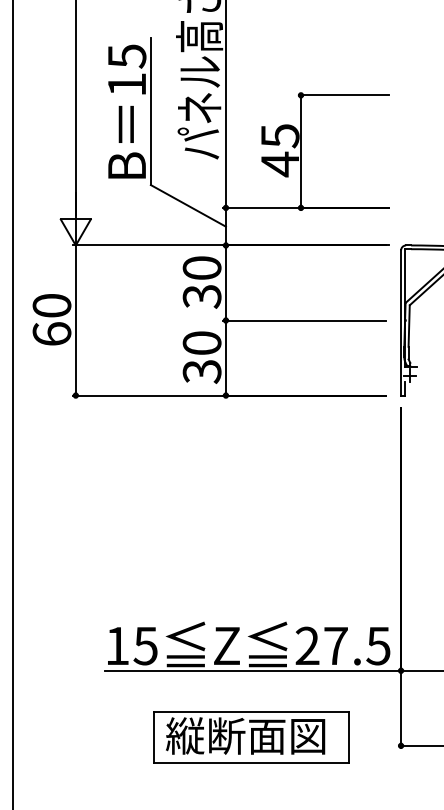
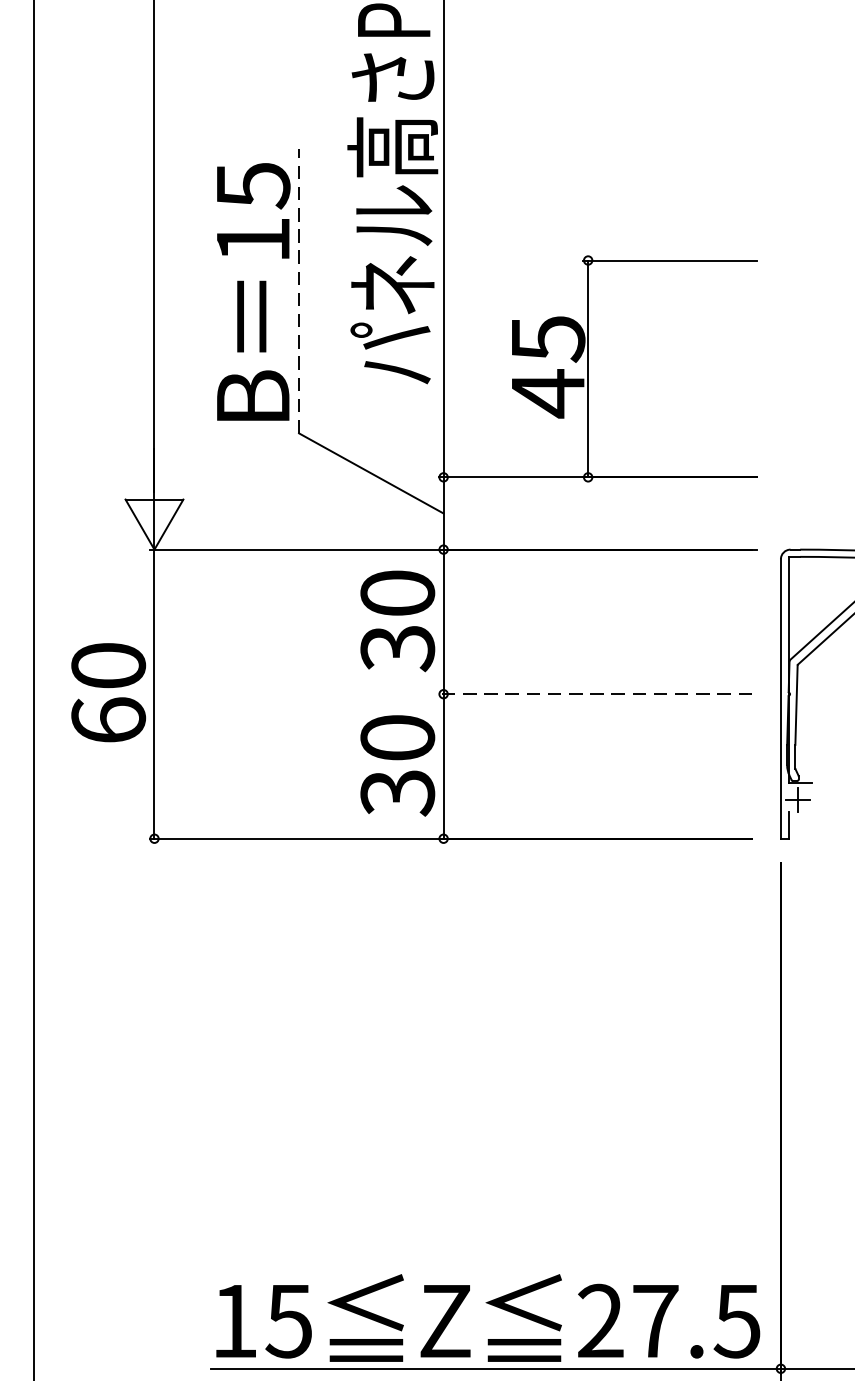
line: (150, 111) -> (298, 291), solid -> dashed
line: (304, 320) -> (594, 694), solid -> dashed

